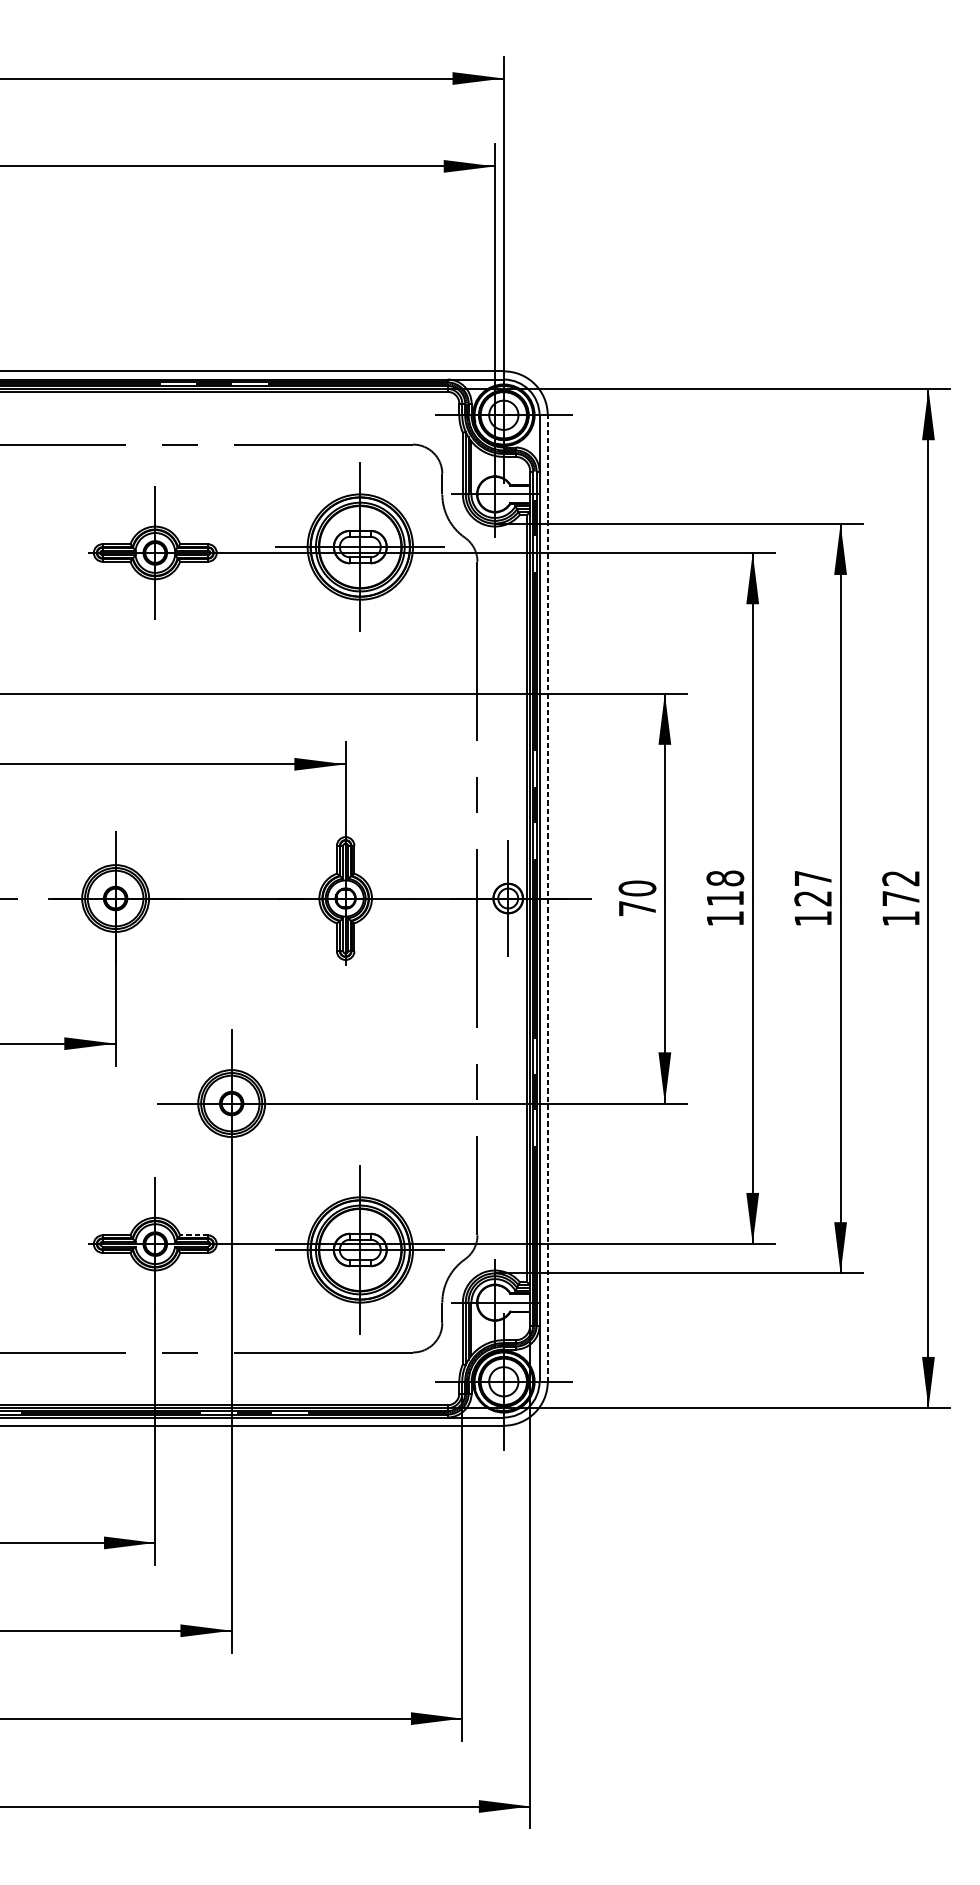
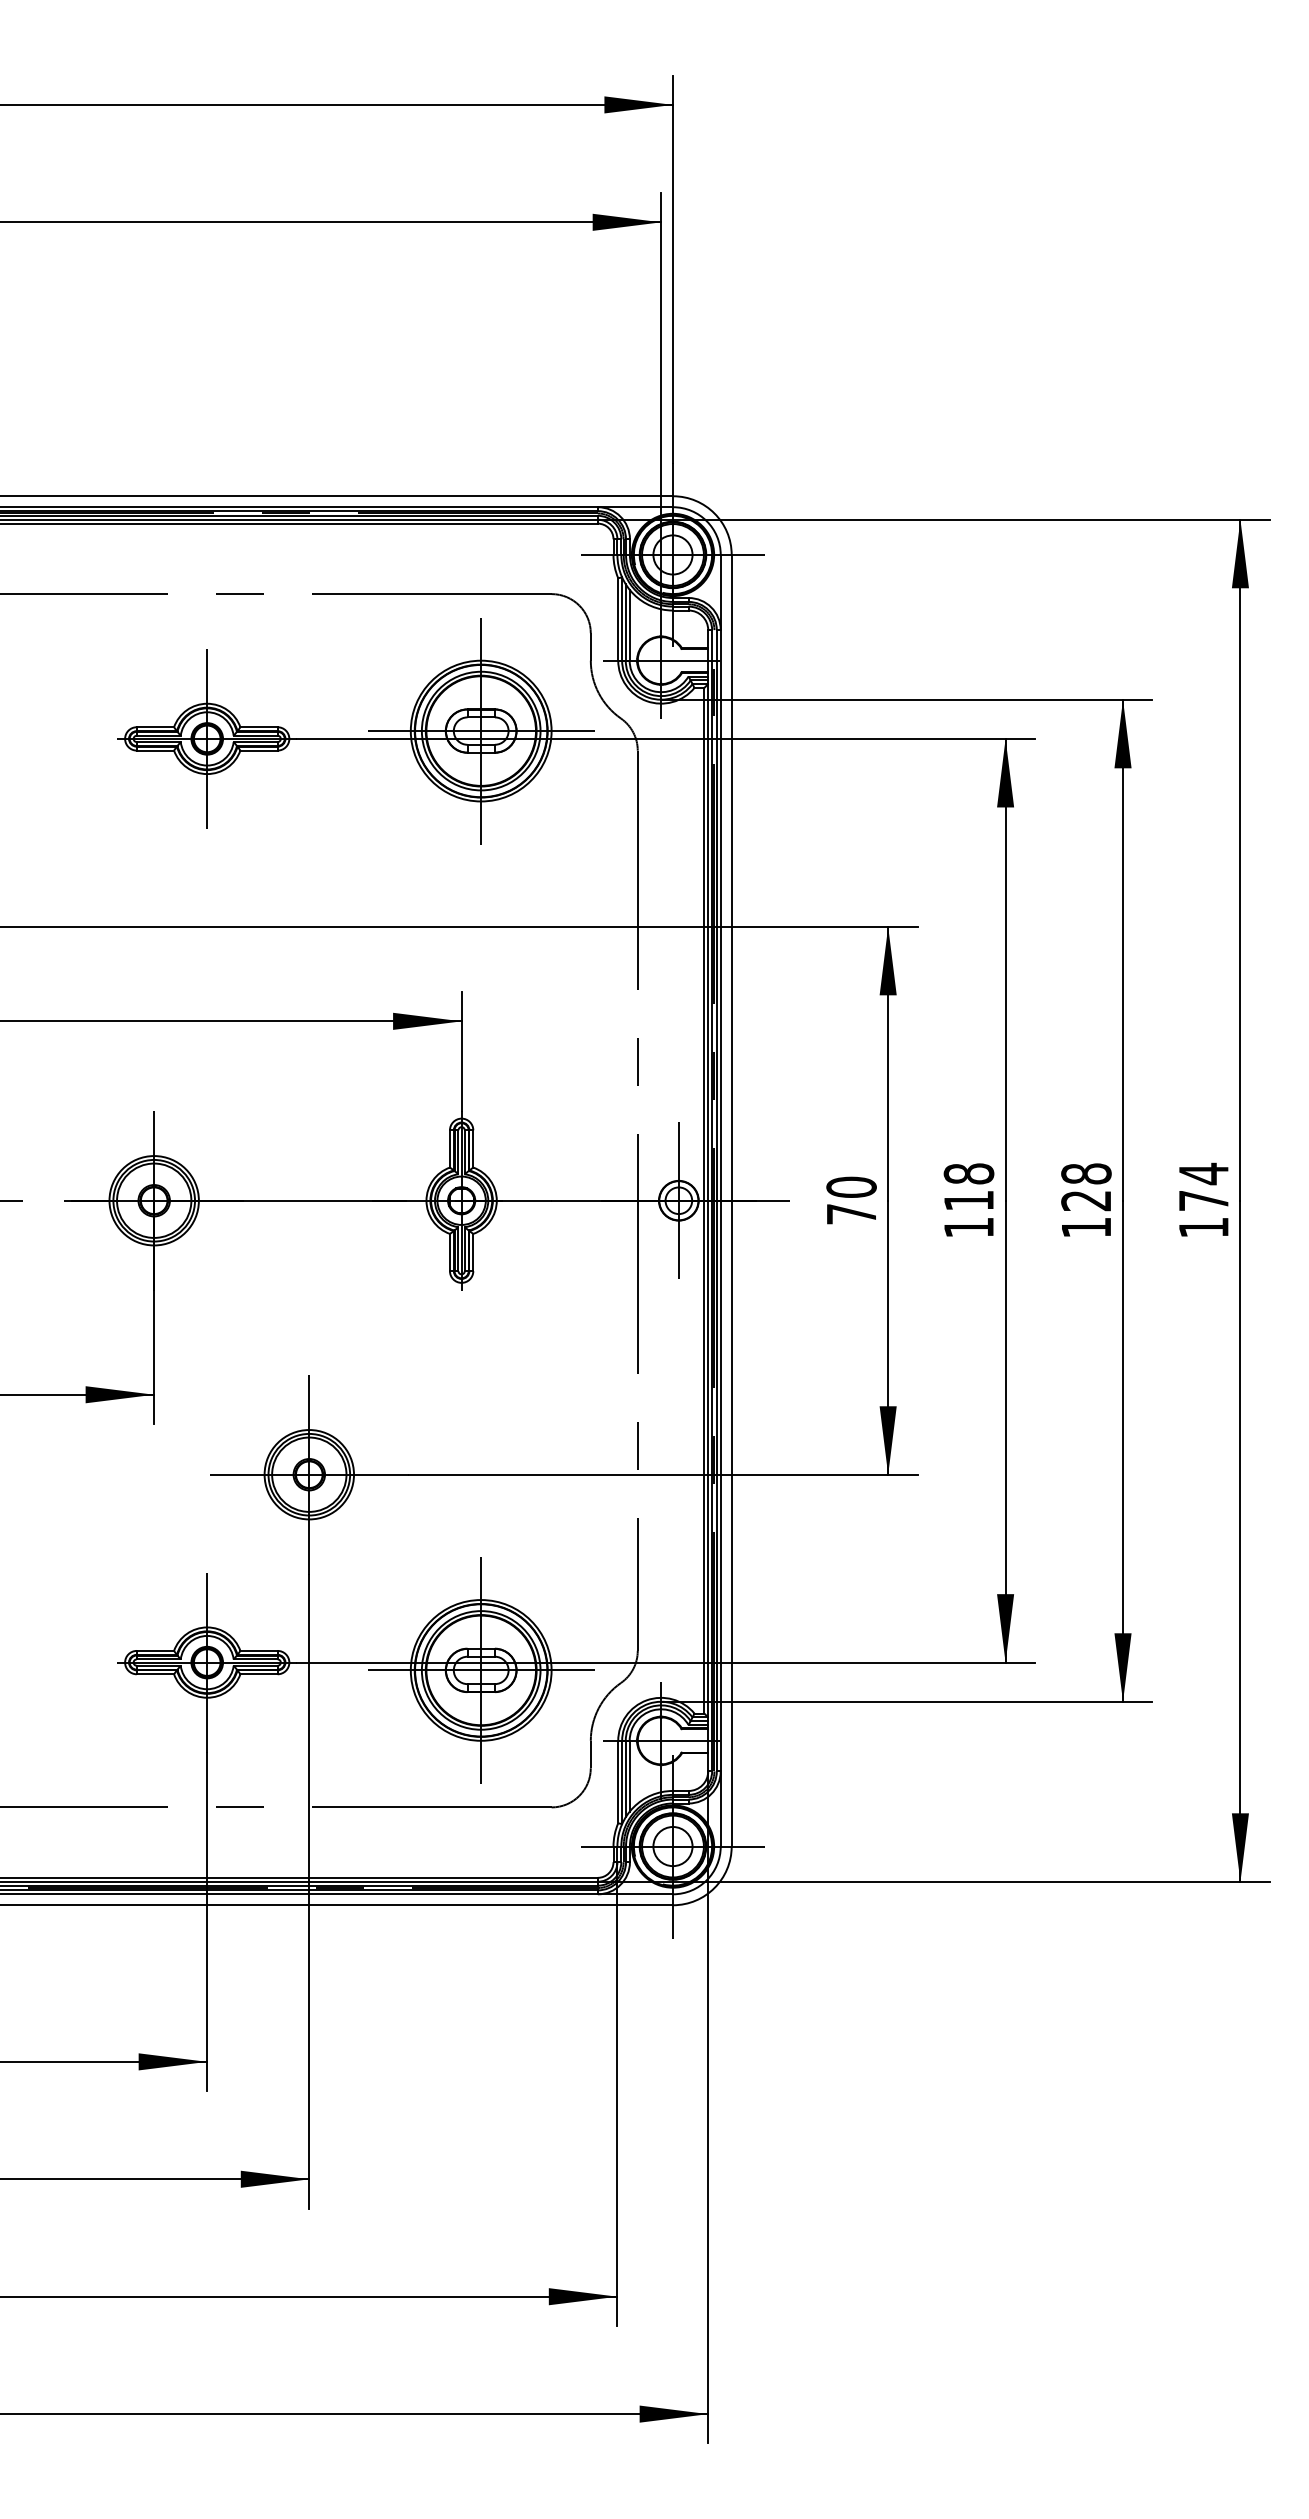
text: (813, 878) -> (1086, 1173), 127 -> 128
text: (900, 878) -> (1203, 1173), 172 -> 174
line: (547, 898) -> (731, 1200), dashed -> solid
line: (194, 1235) -> (259, 1650), dashed -> solid

